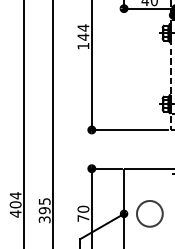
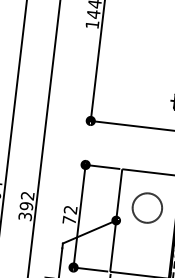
text: (44, 201) -> (27, 195), 395 -> 392
text: (83, 208) -> (70, 209), 70 -> 72
circle: (149, 213) -> (147, 207), moved

